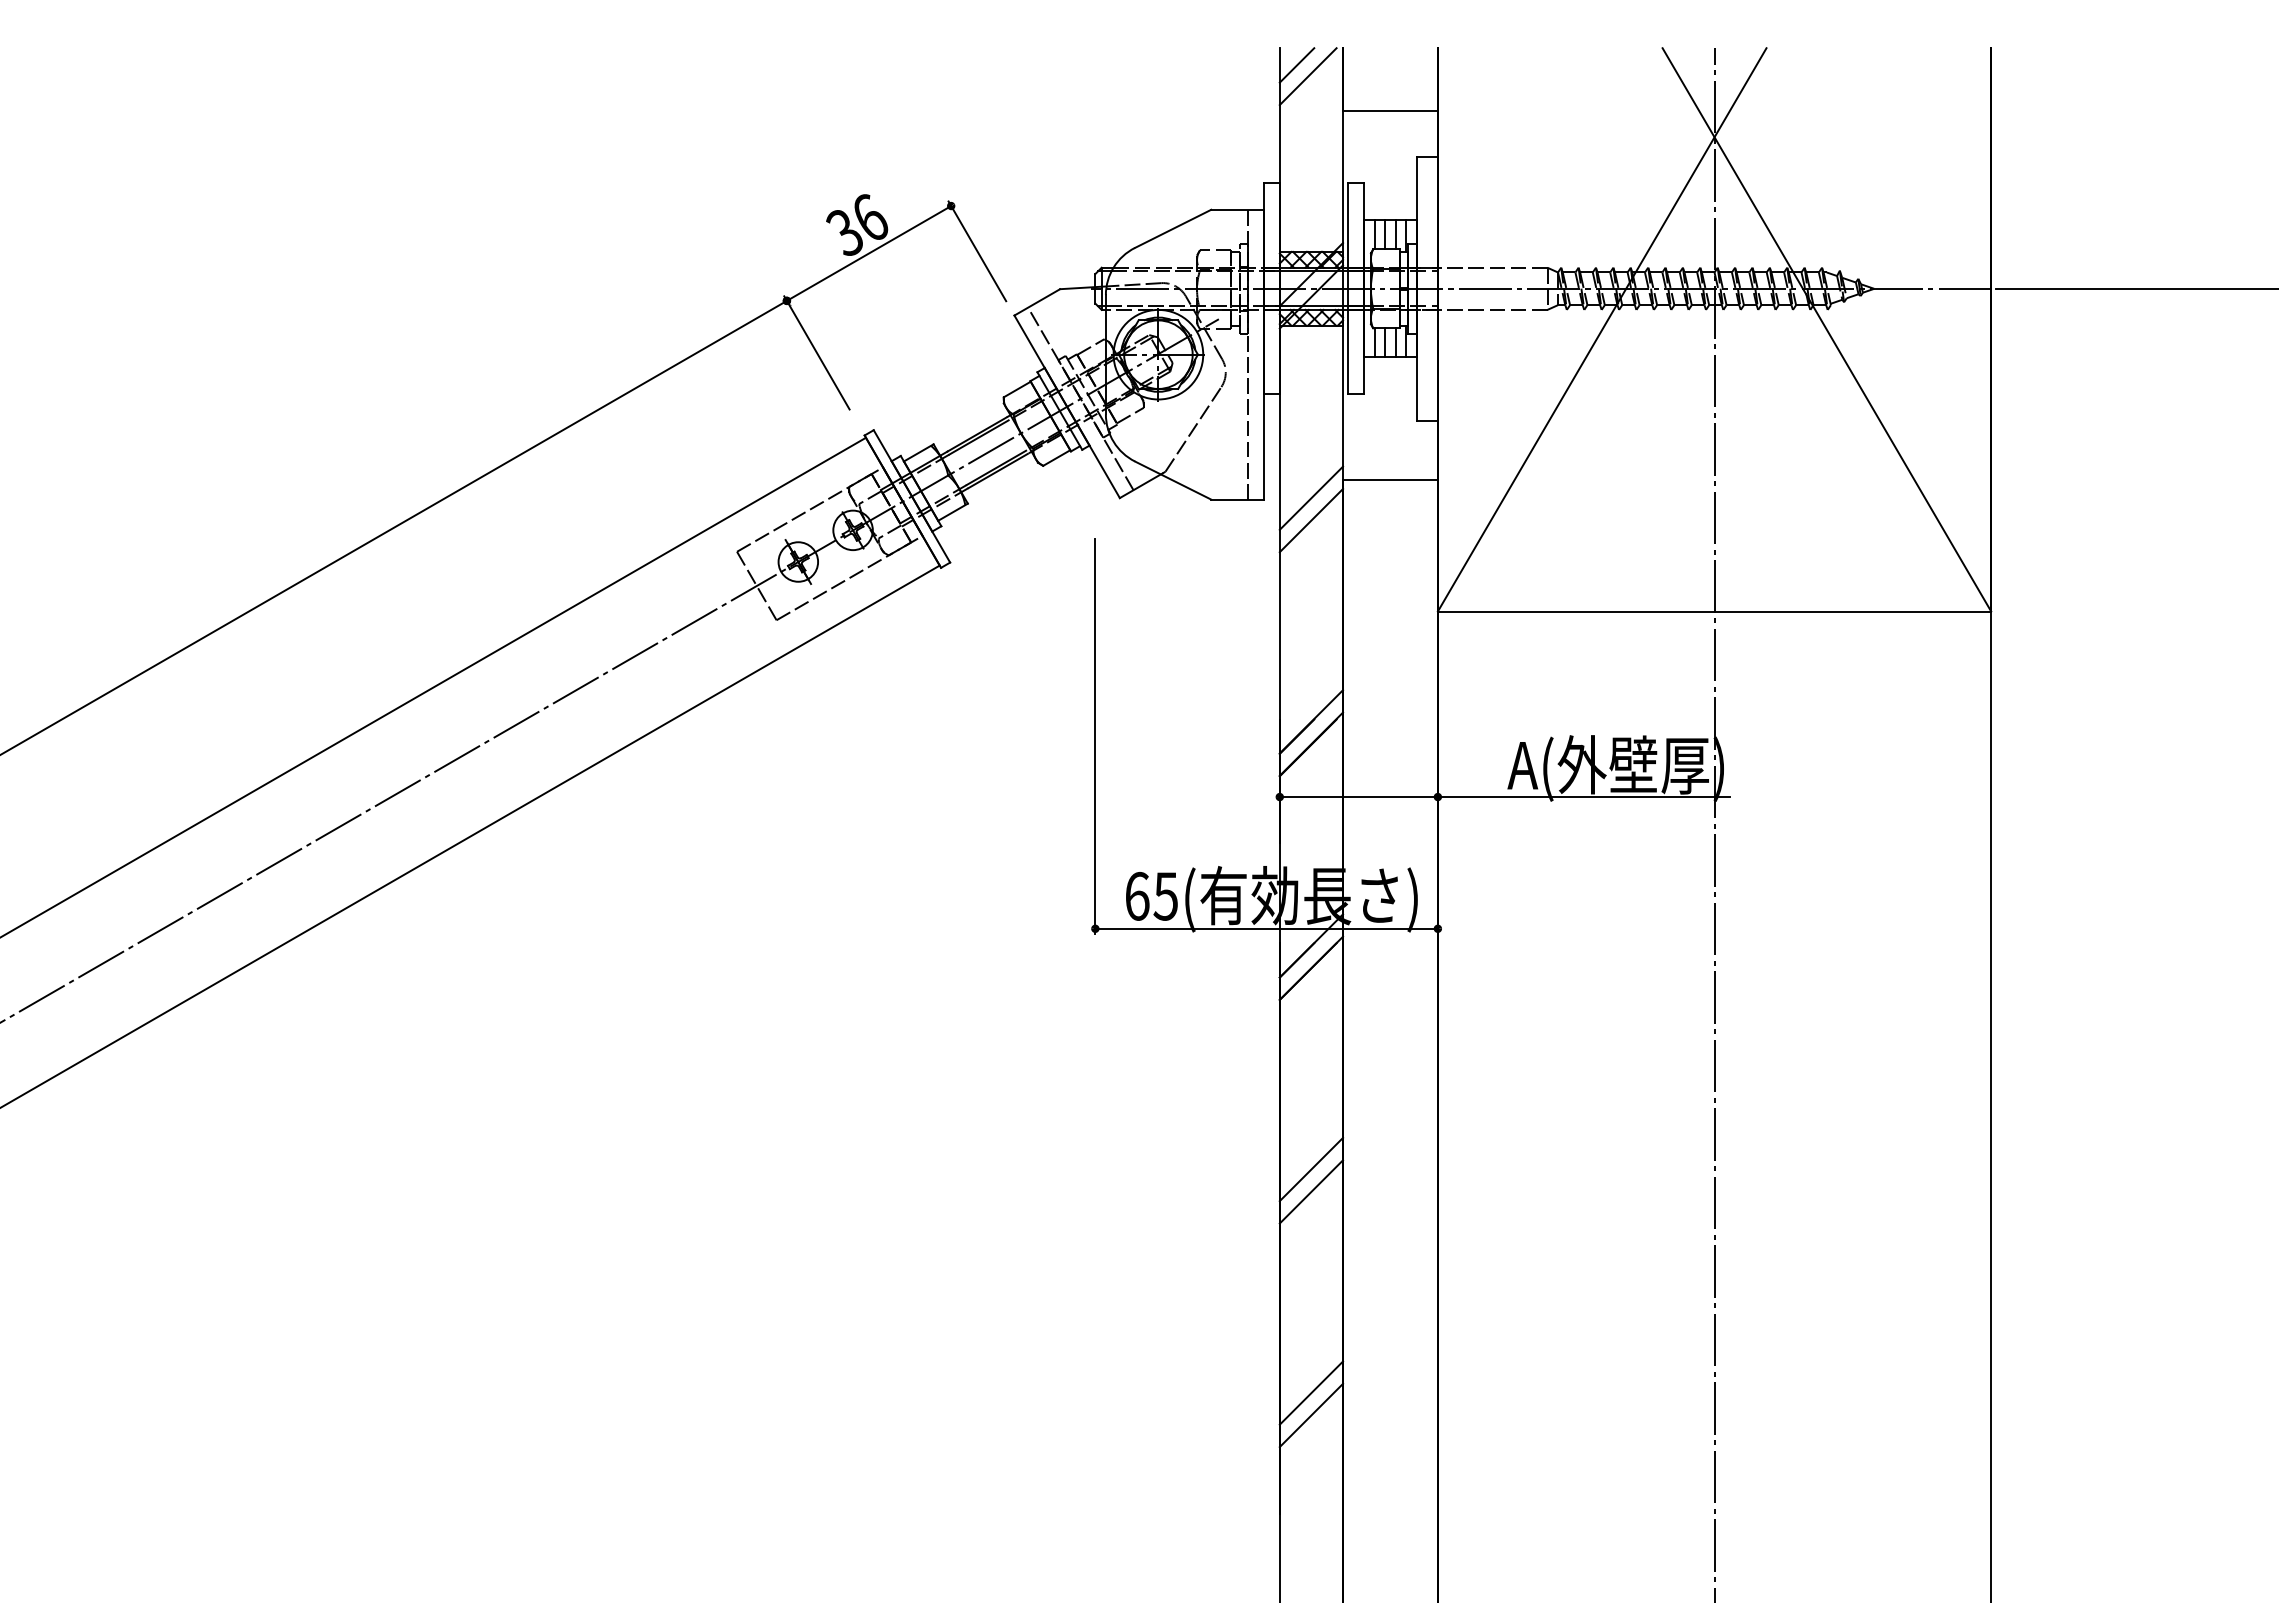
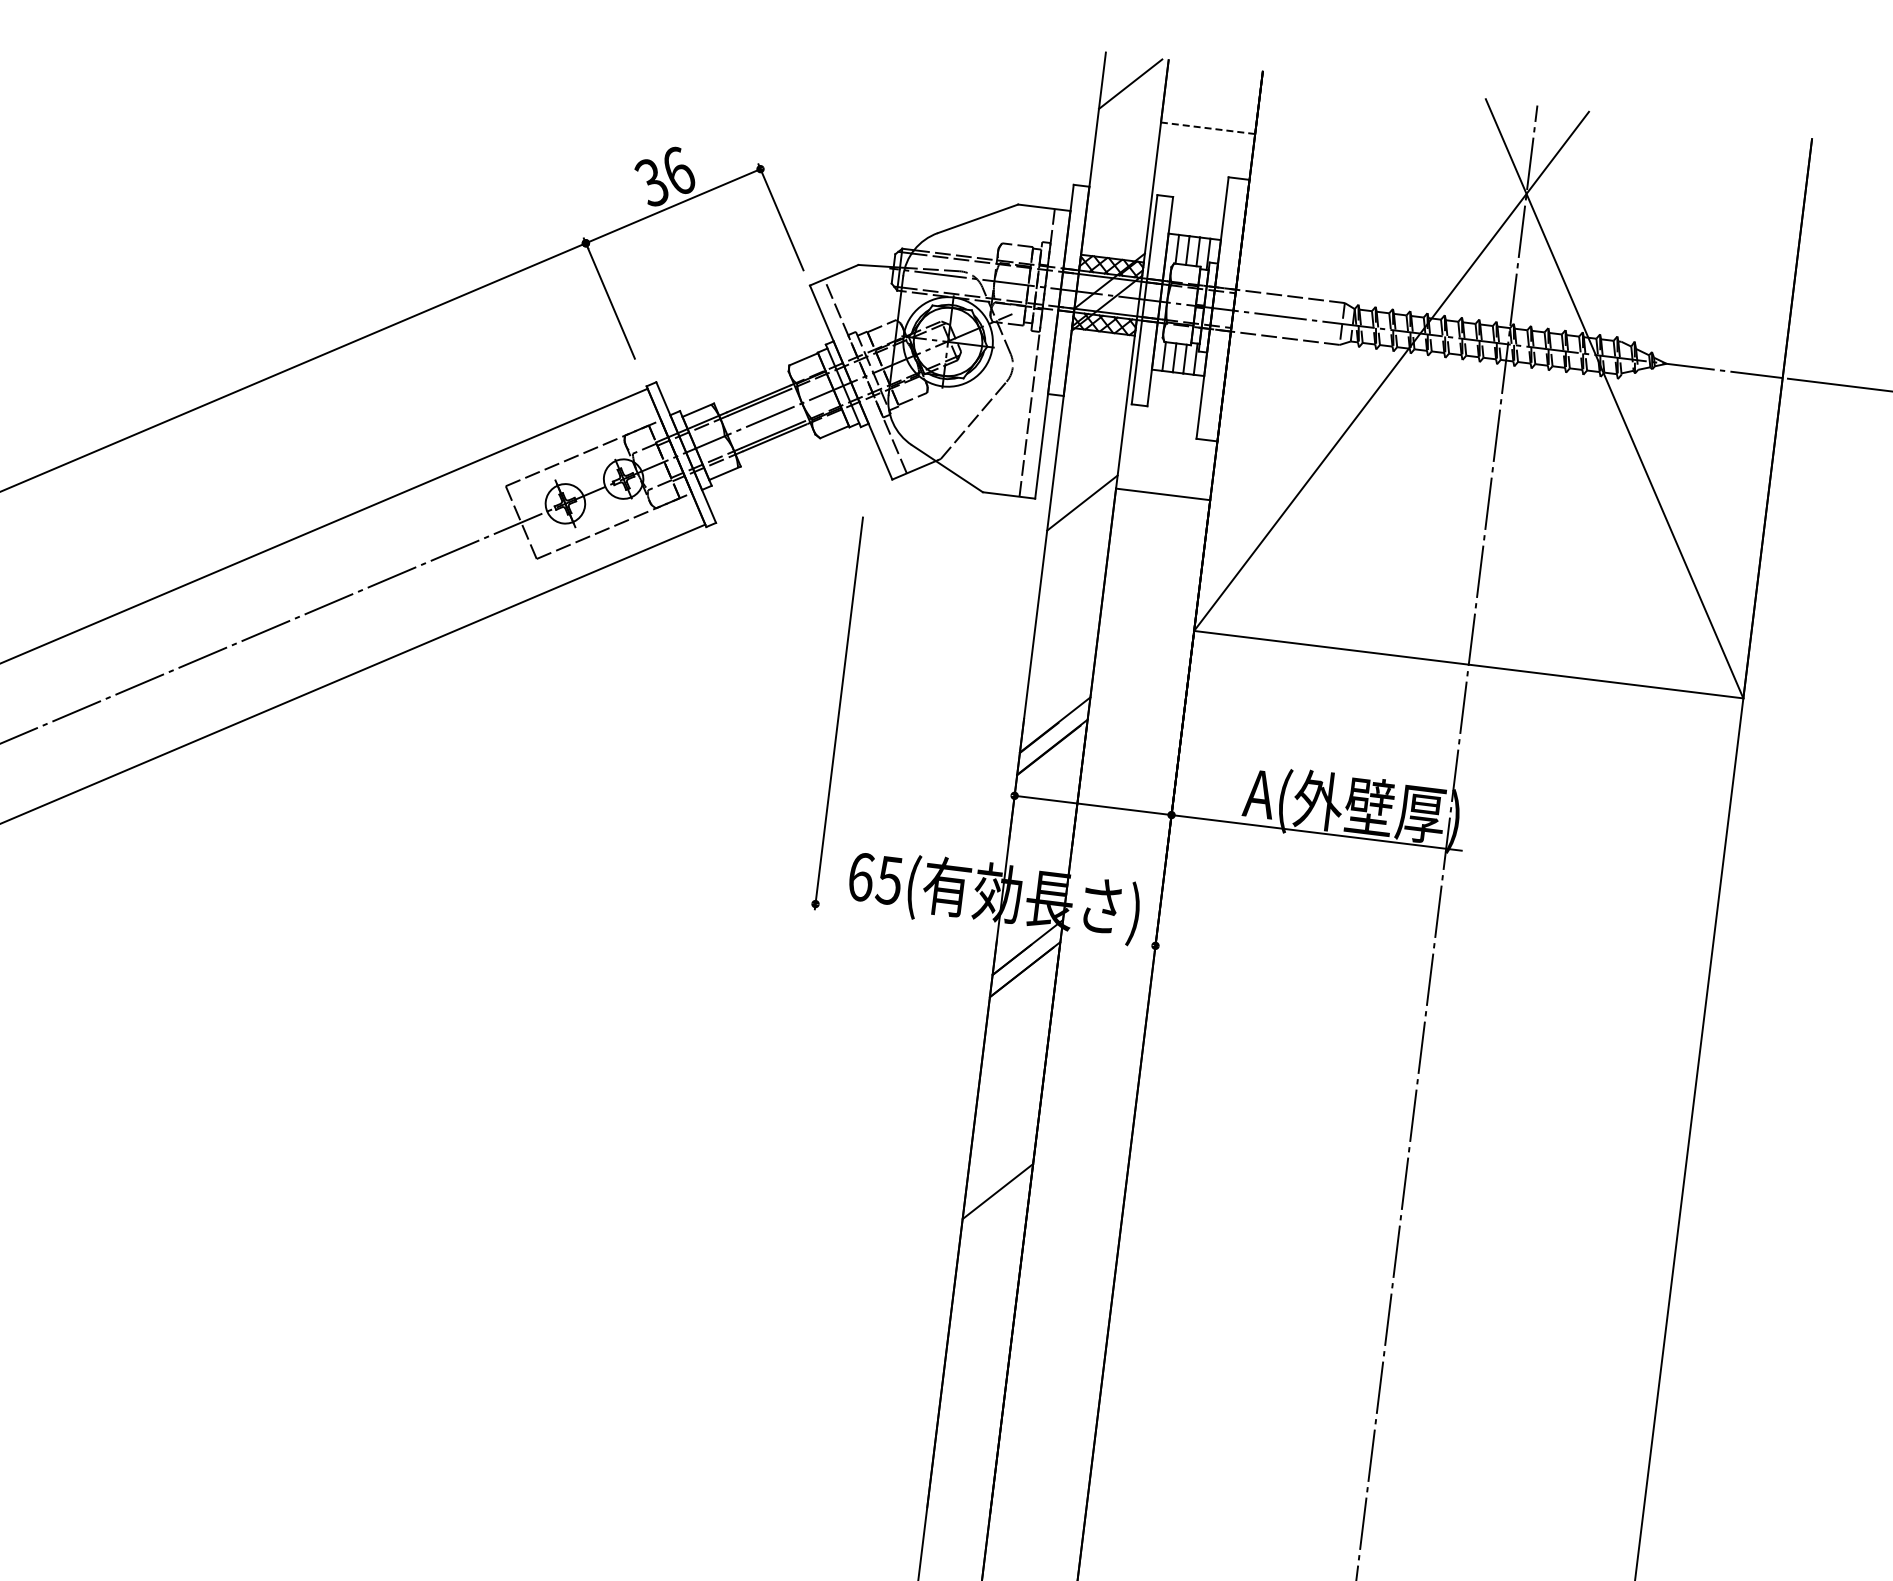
line: (1296, 65) -> (1120, 71), removed
line: (1389, 110) -> (1207, 127), solid -> dashed
line: (1311, 520) -> (1079, 525), removed
line: (1266, 928) -> (985, 924), removed
line: (1311, 1169) -> (1000, 1169), removed
line: (1311, 1392) -> (973, 1390), removed
line: (1311, 1415) -> (970, 1413), removed

